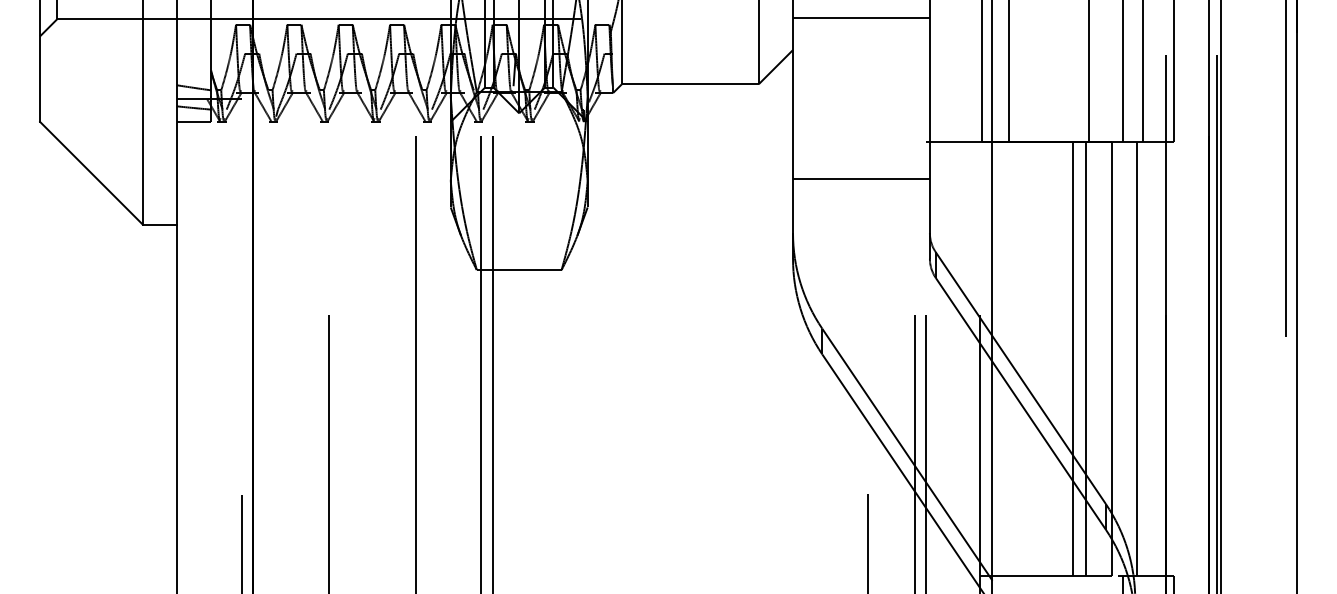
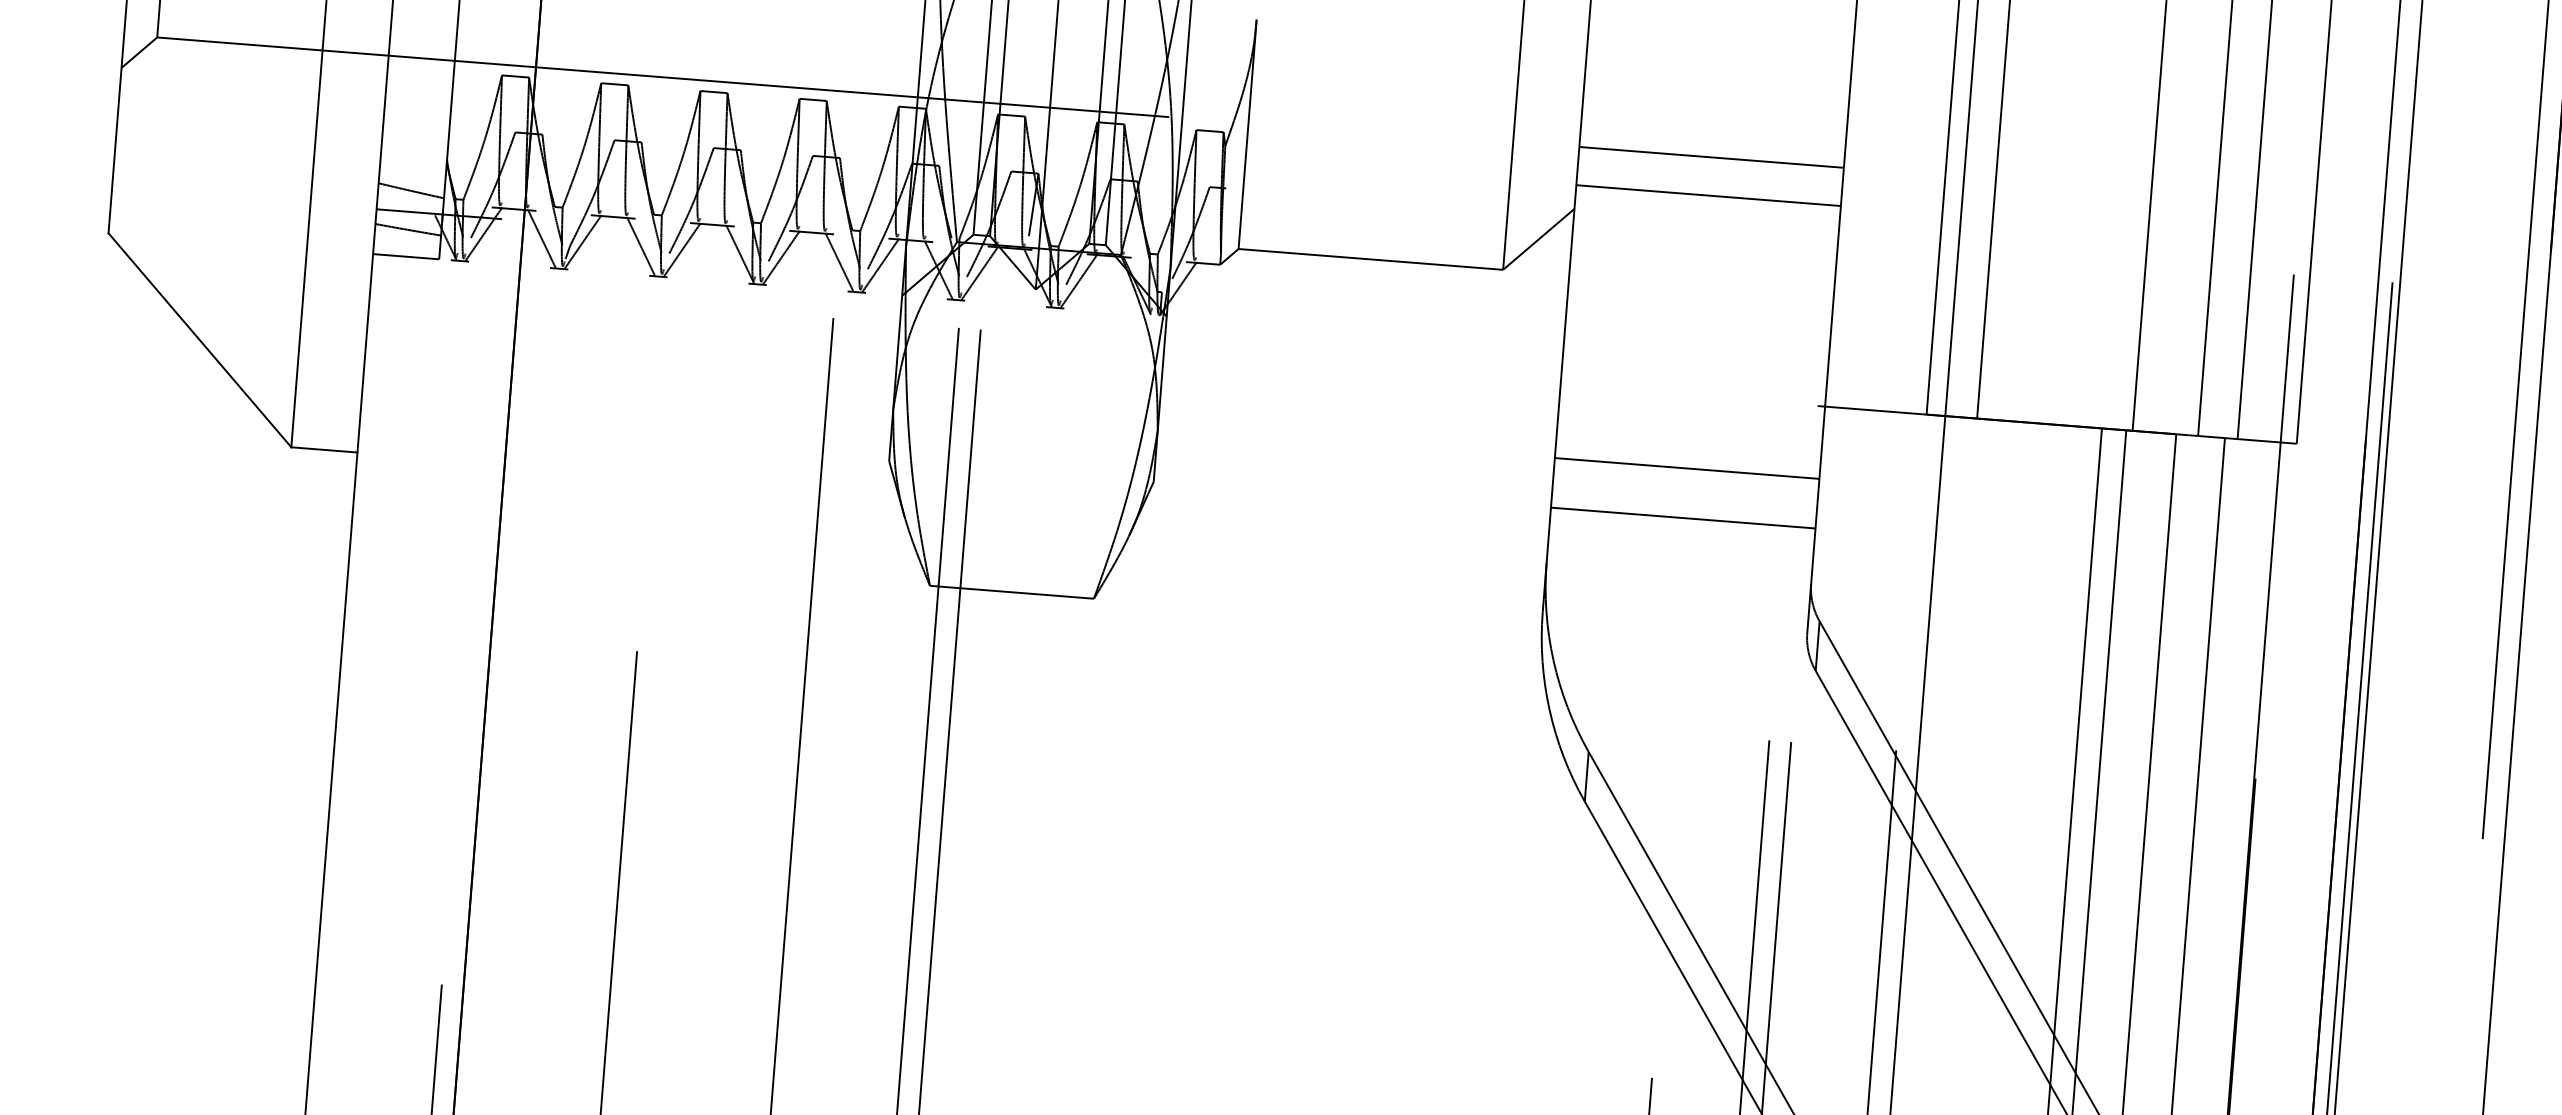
line: (861, 37) -> (1708, 195), added
line: (861, 204) -> (1683, 517), added

